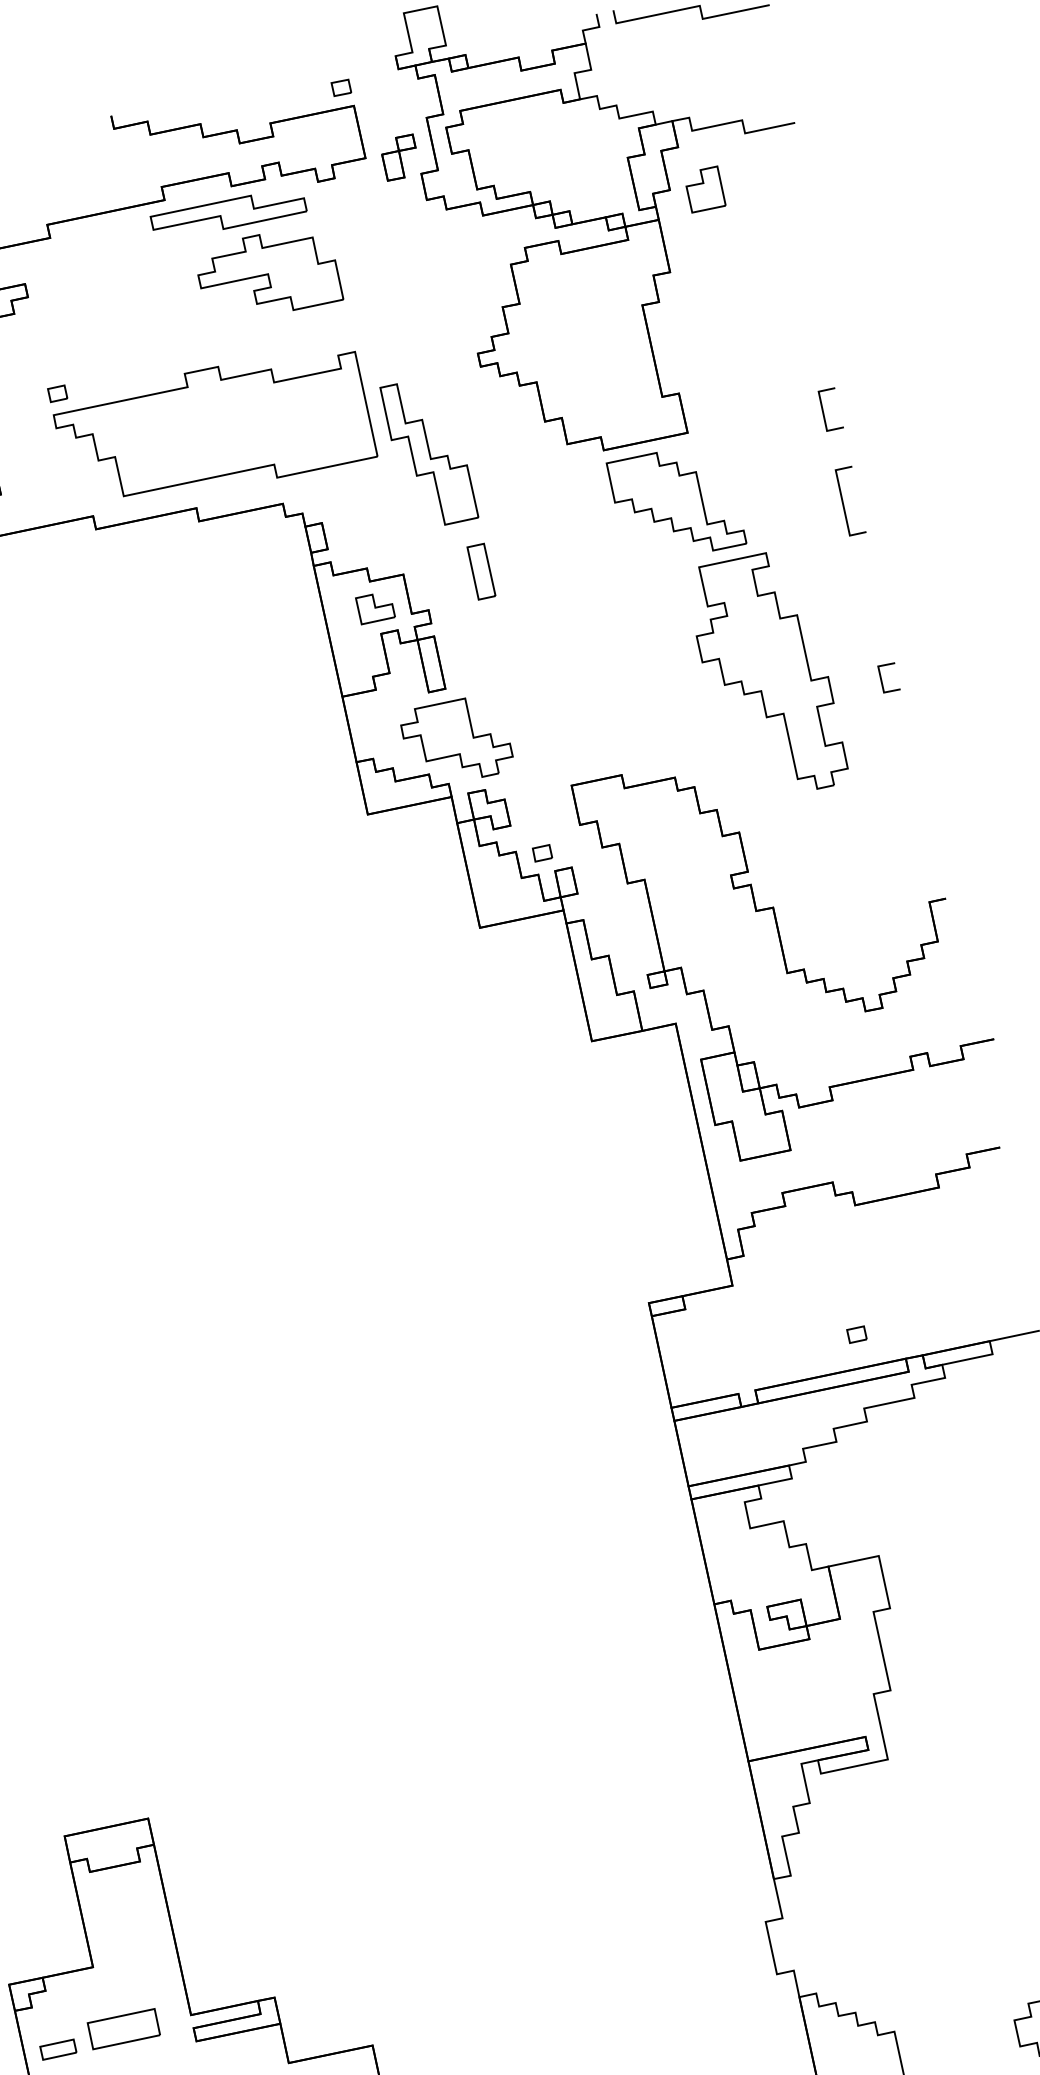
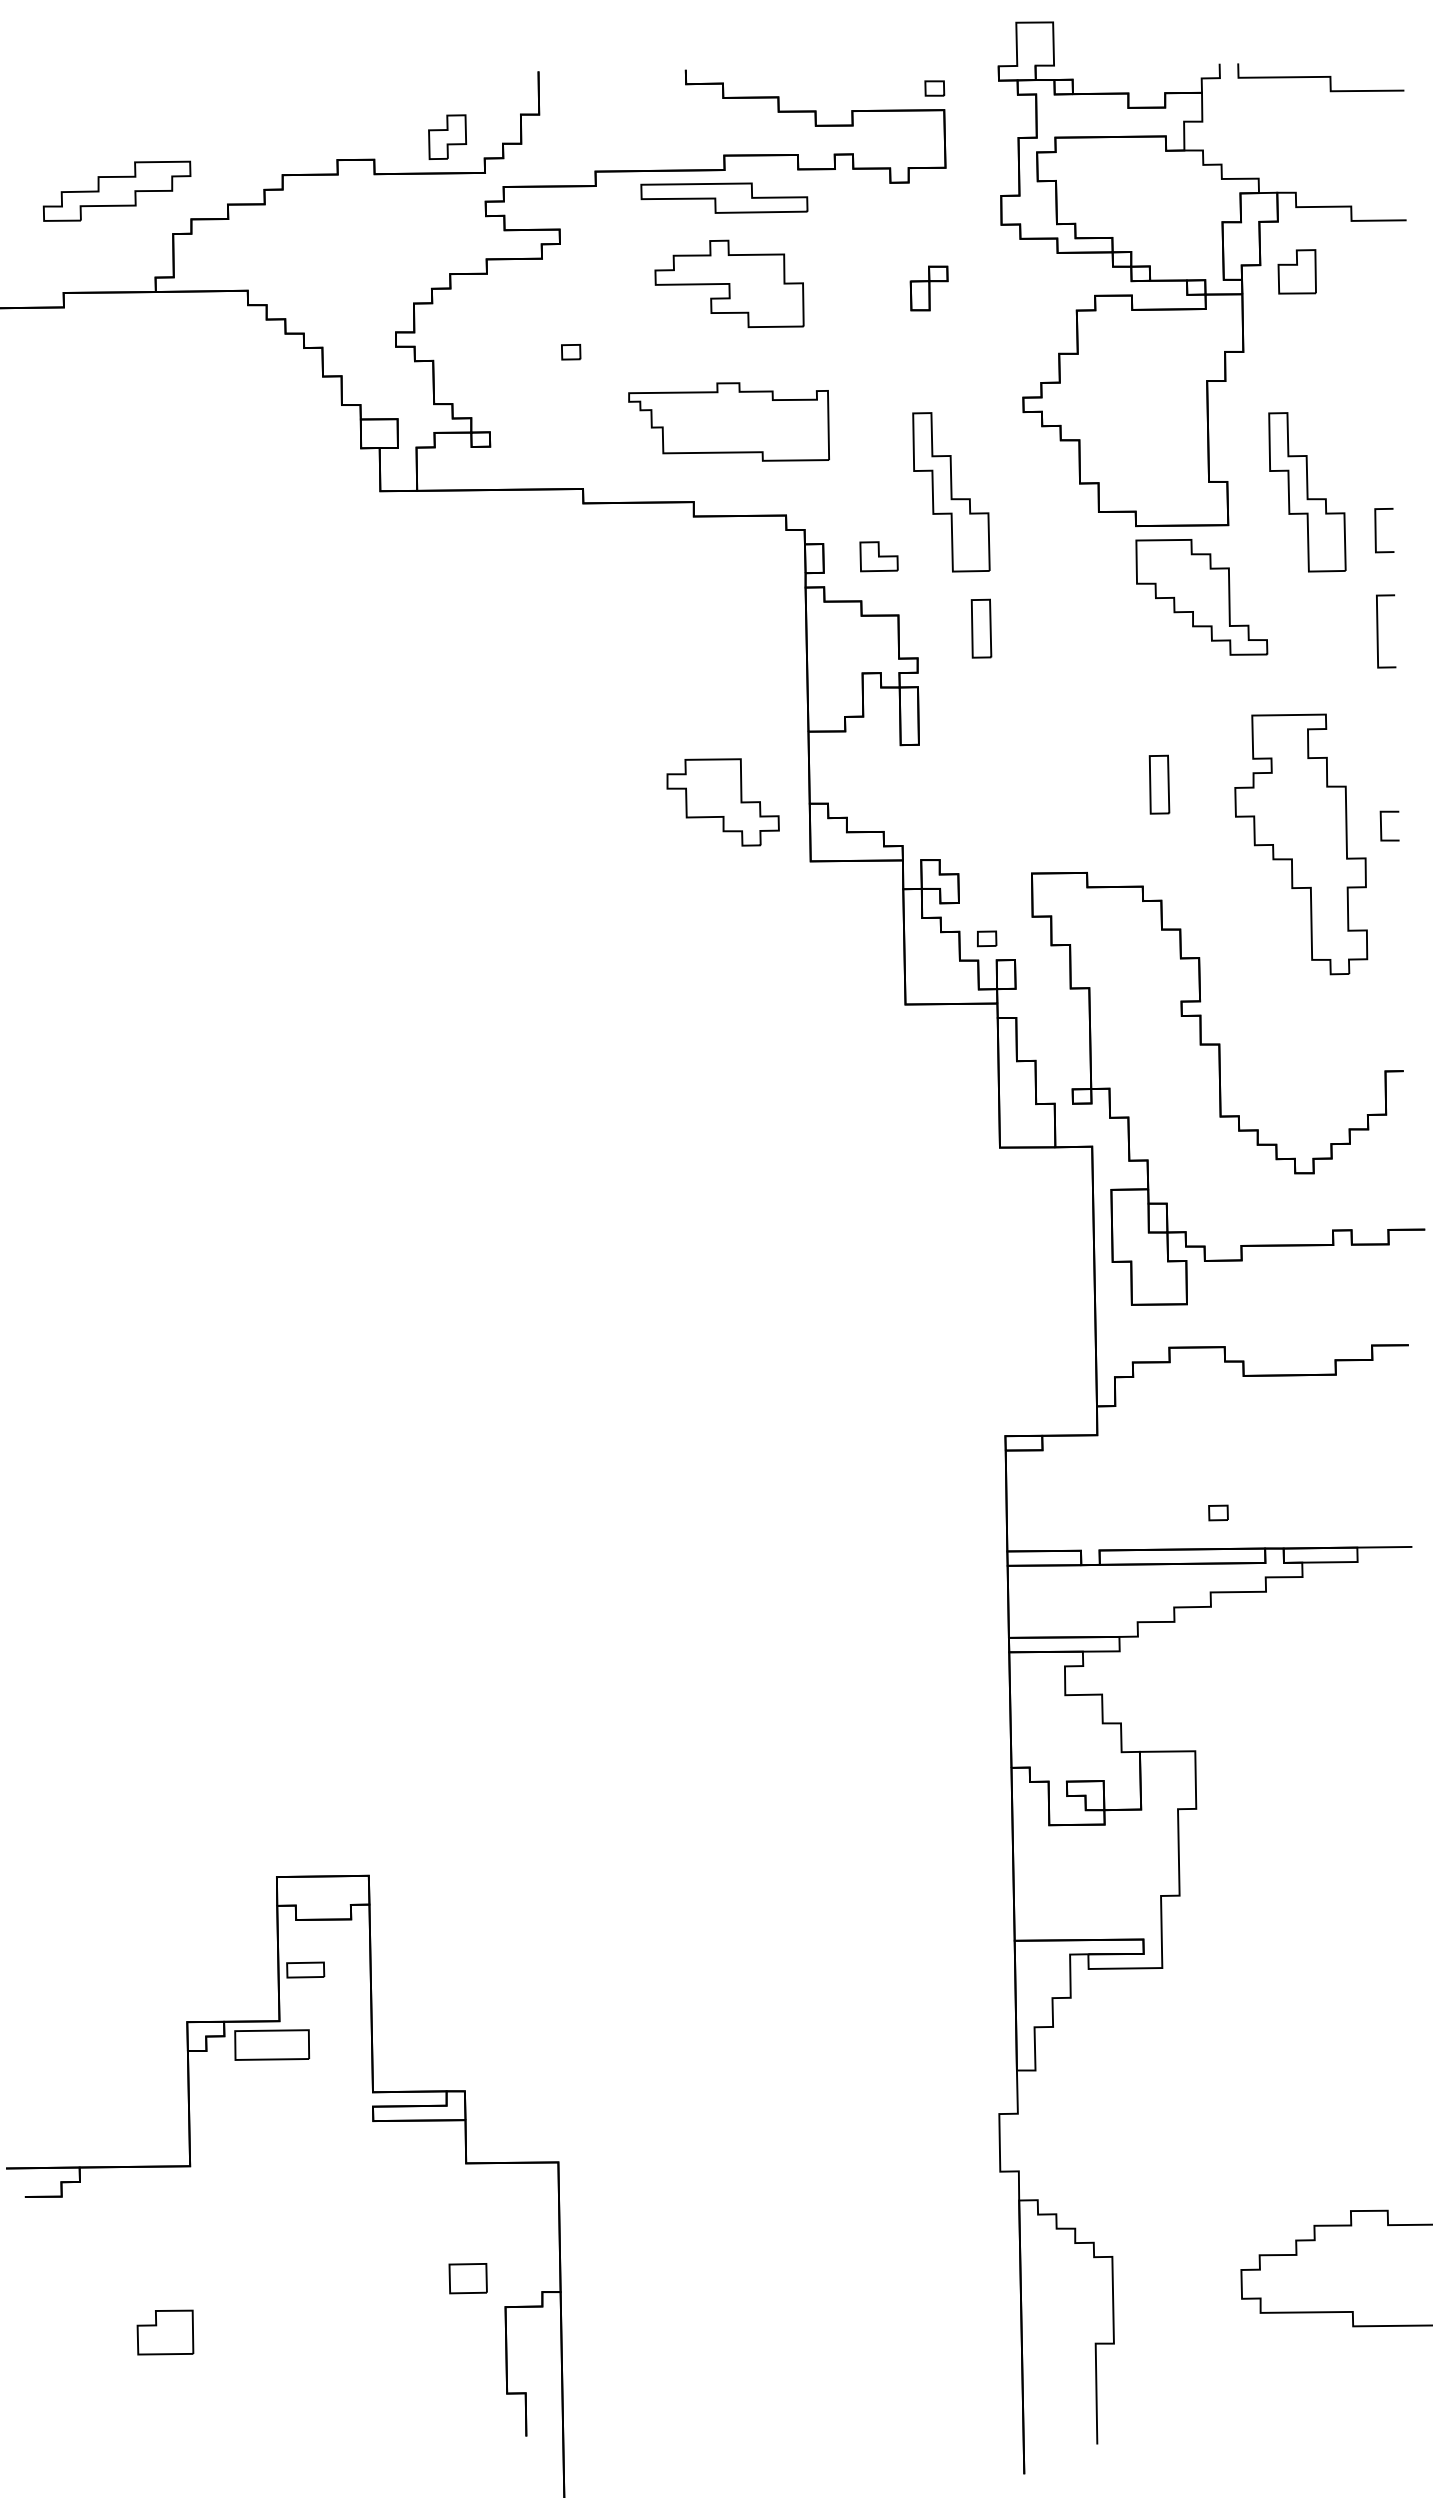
part: (399, 157) -> (928, 288), moved
part: (228, 213) -> (724, 197), moved
part: (268, 273) -> (729, 283), moved
part: (753, 388) -> (1307, 492), added
part: (213, 428) -> (728, 421), size x0.6
part: (374, 607) -> (878, 556), moved
part: (767, 675) -> (1301, 844), moved
part: (671, 681) -> (1159, 784), added
part: (456, 741) -> (722, 802), moved
part: (124, 2028) -> (272, 2044), moved
part: (58, 2049) -> (305, 1969), moved

